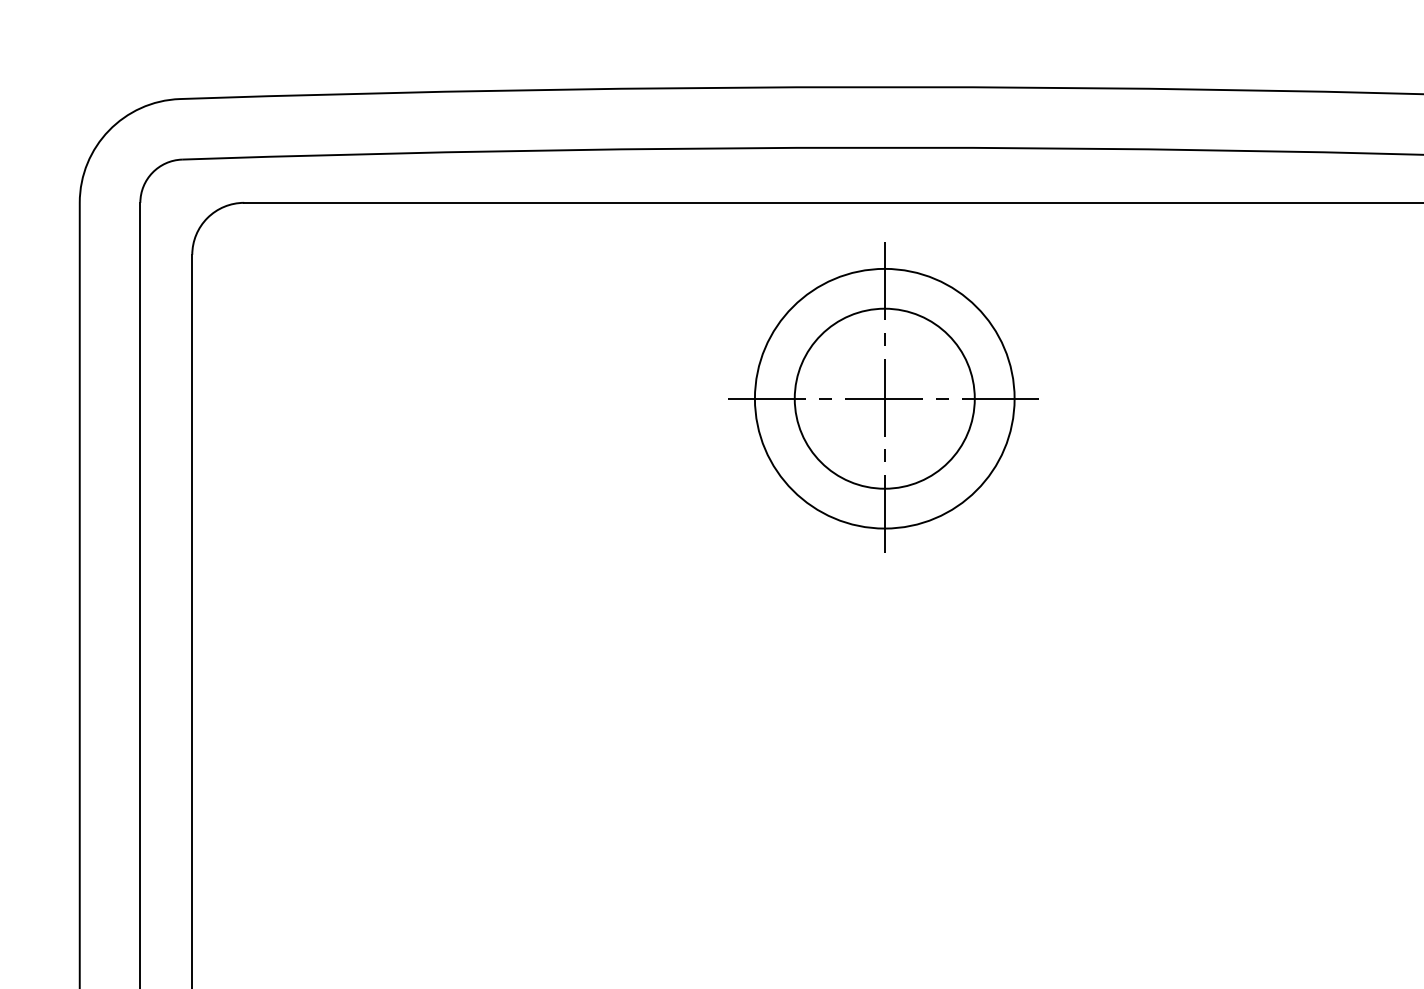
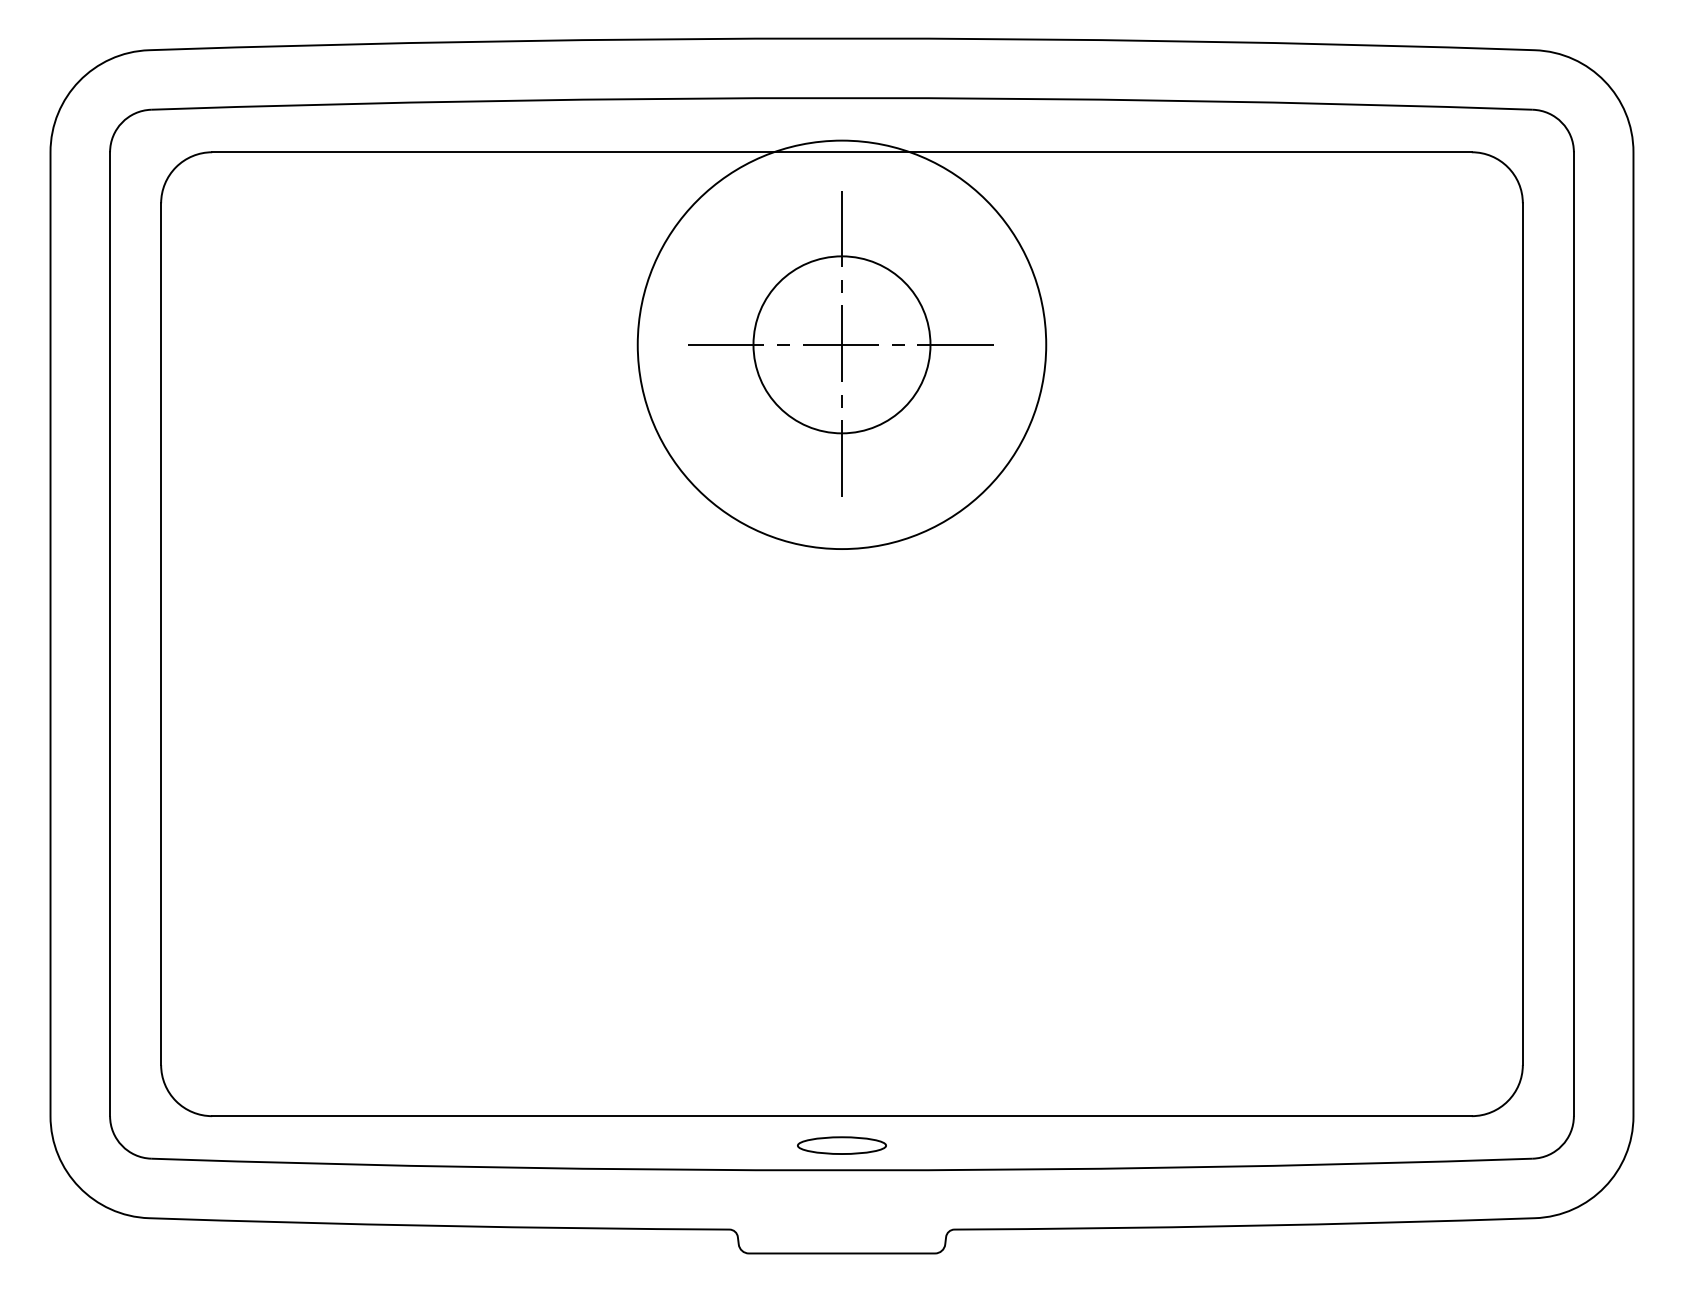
circle: (884, 398) -> (841, 344), size x1.6

